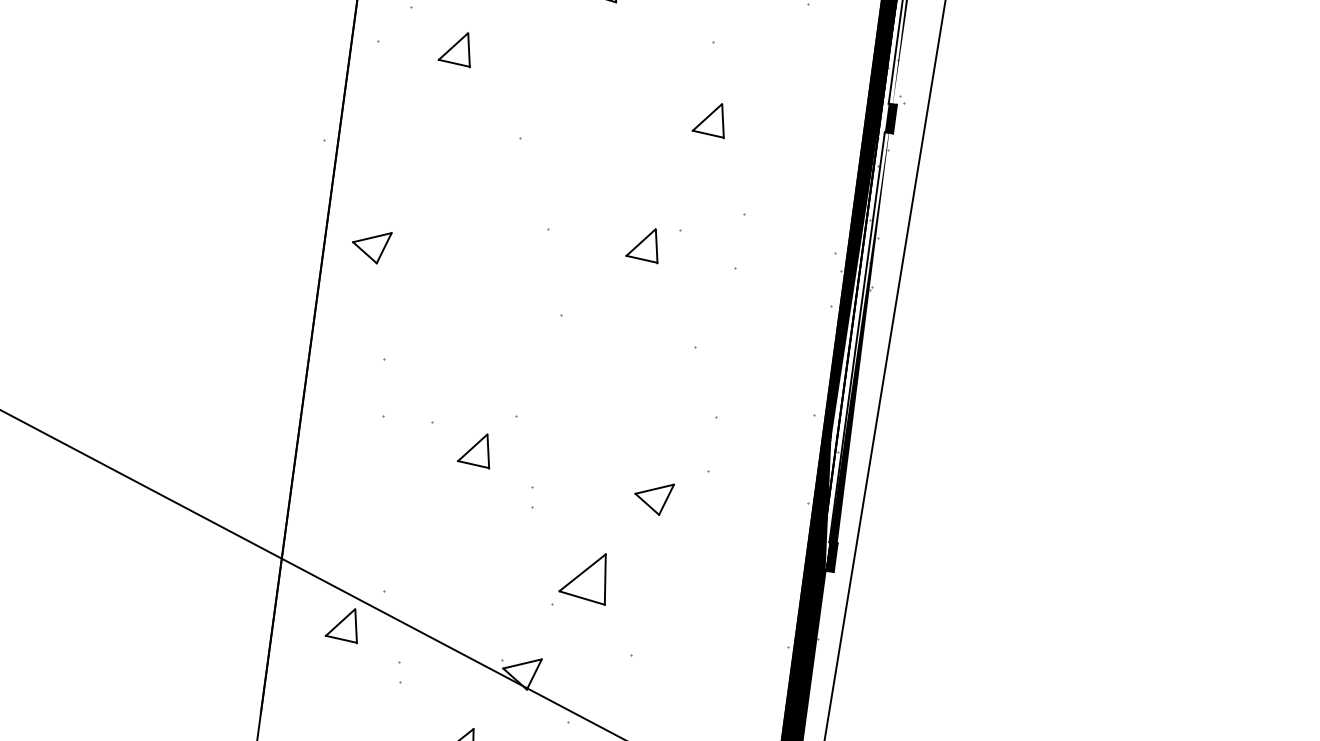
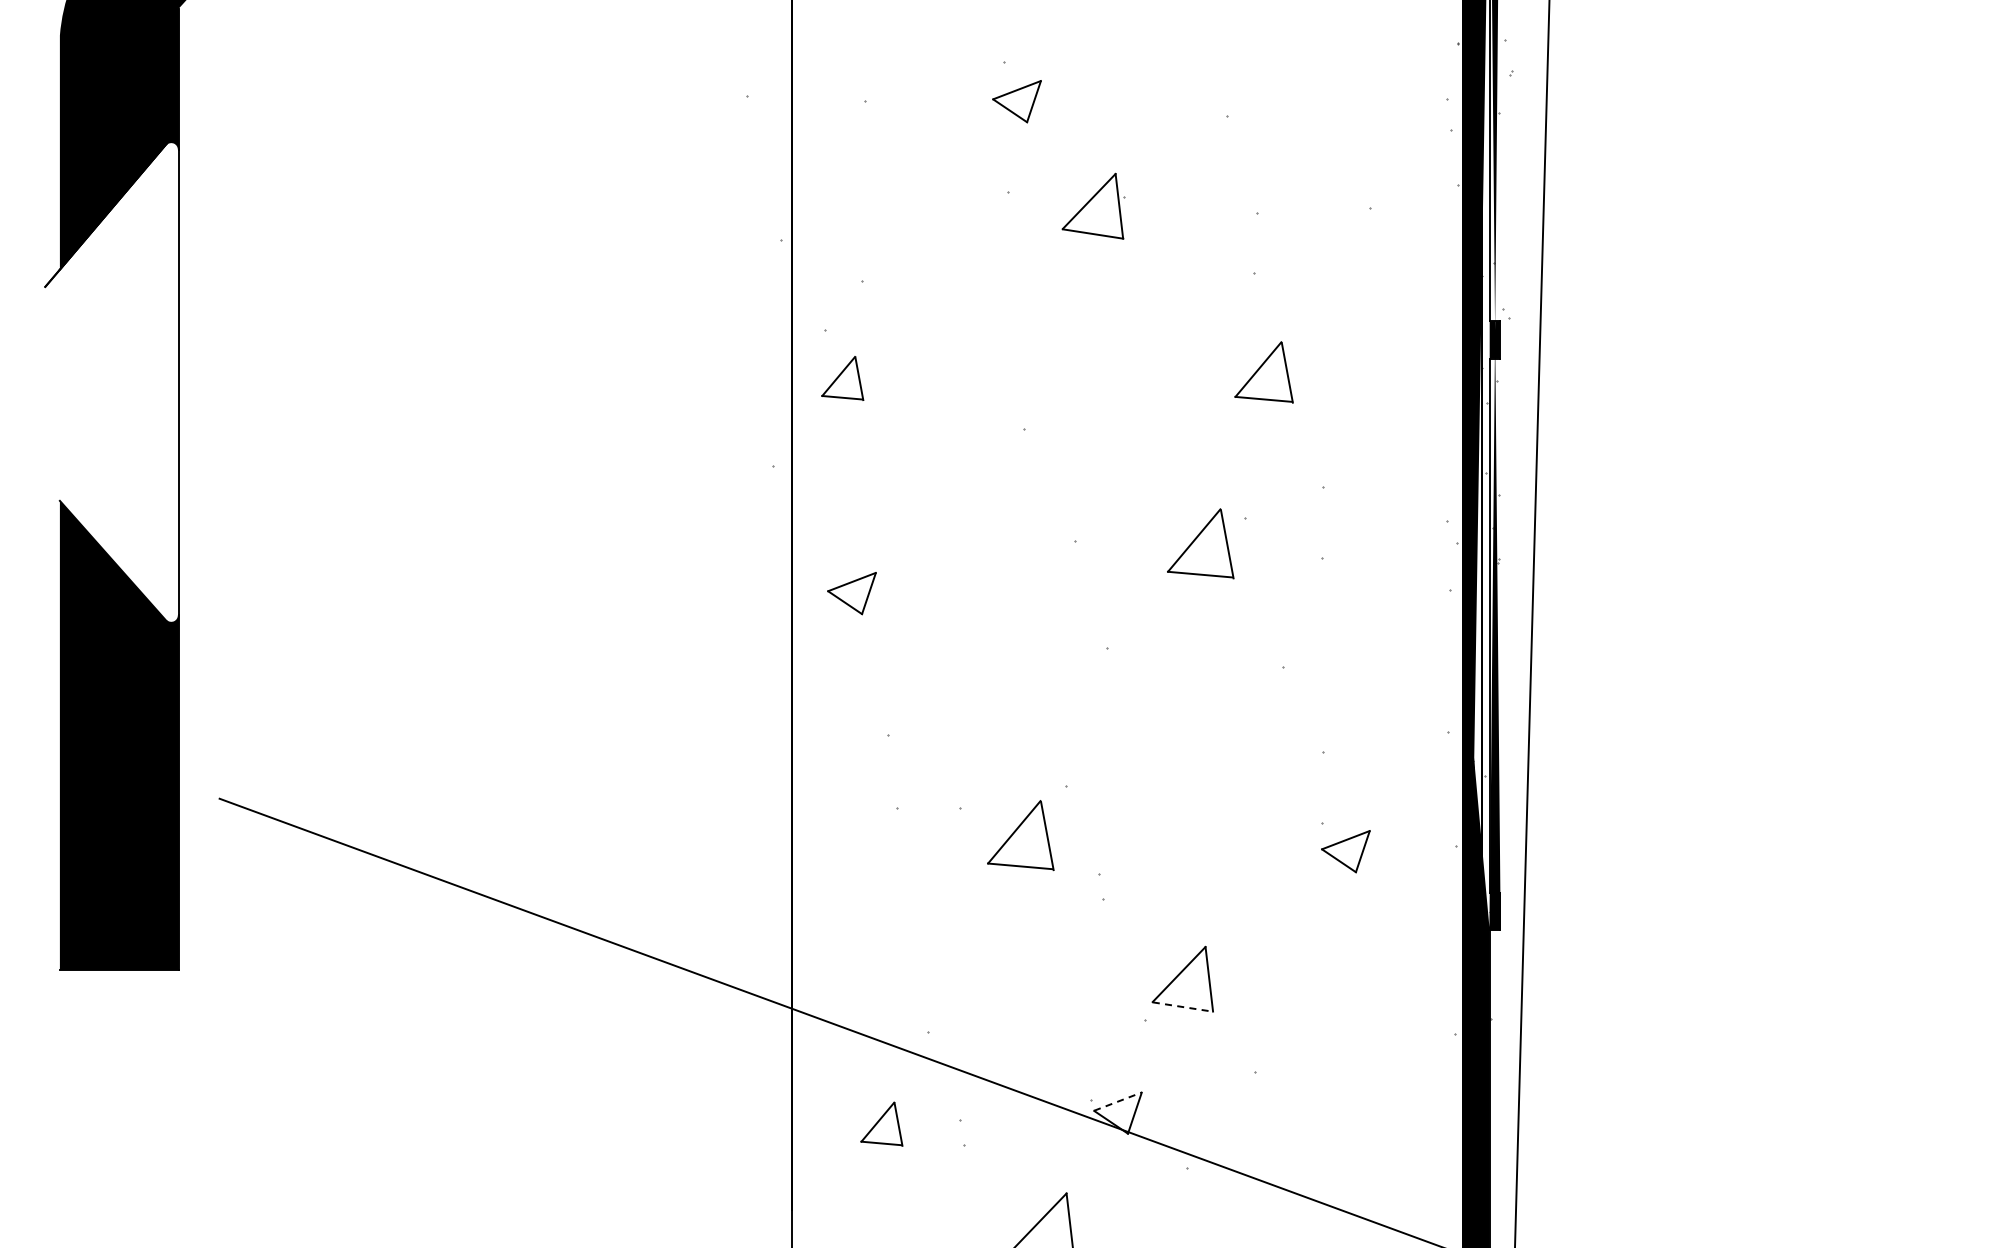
part: (456, 48) -> (842, 378), moved
part: (709, 118) -> (1263, 371), size x1.4
part: (643, 244) -> (1200, 543), size x1.6
part: (475, 449) -> (1020, 835), size x1.6
part: (653, 497) -> (1345, 851), moved
line: (582, 598) -> (1183, 1007), solid -> dashed
part: (343, 623) -> (881, 1123), moved
line: (522, 663) -> (1118, 1101), solid -> dashed

